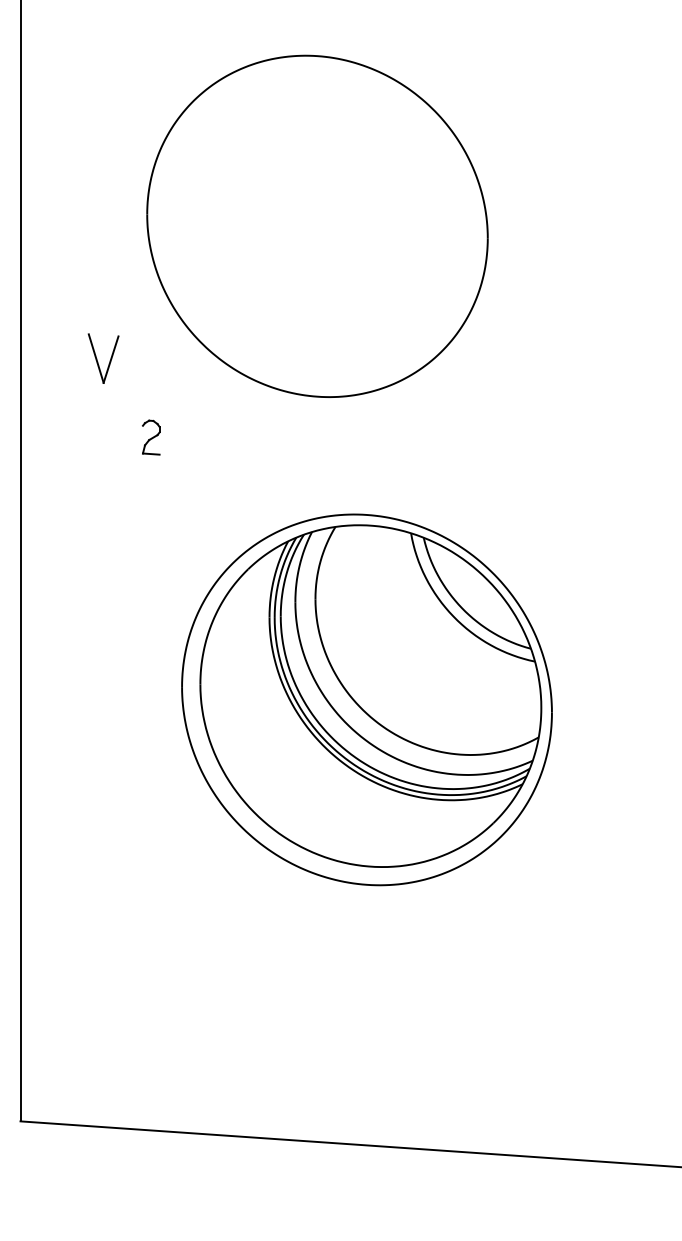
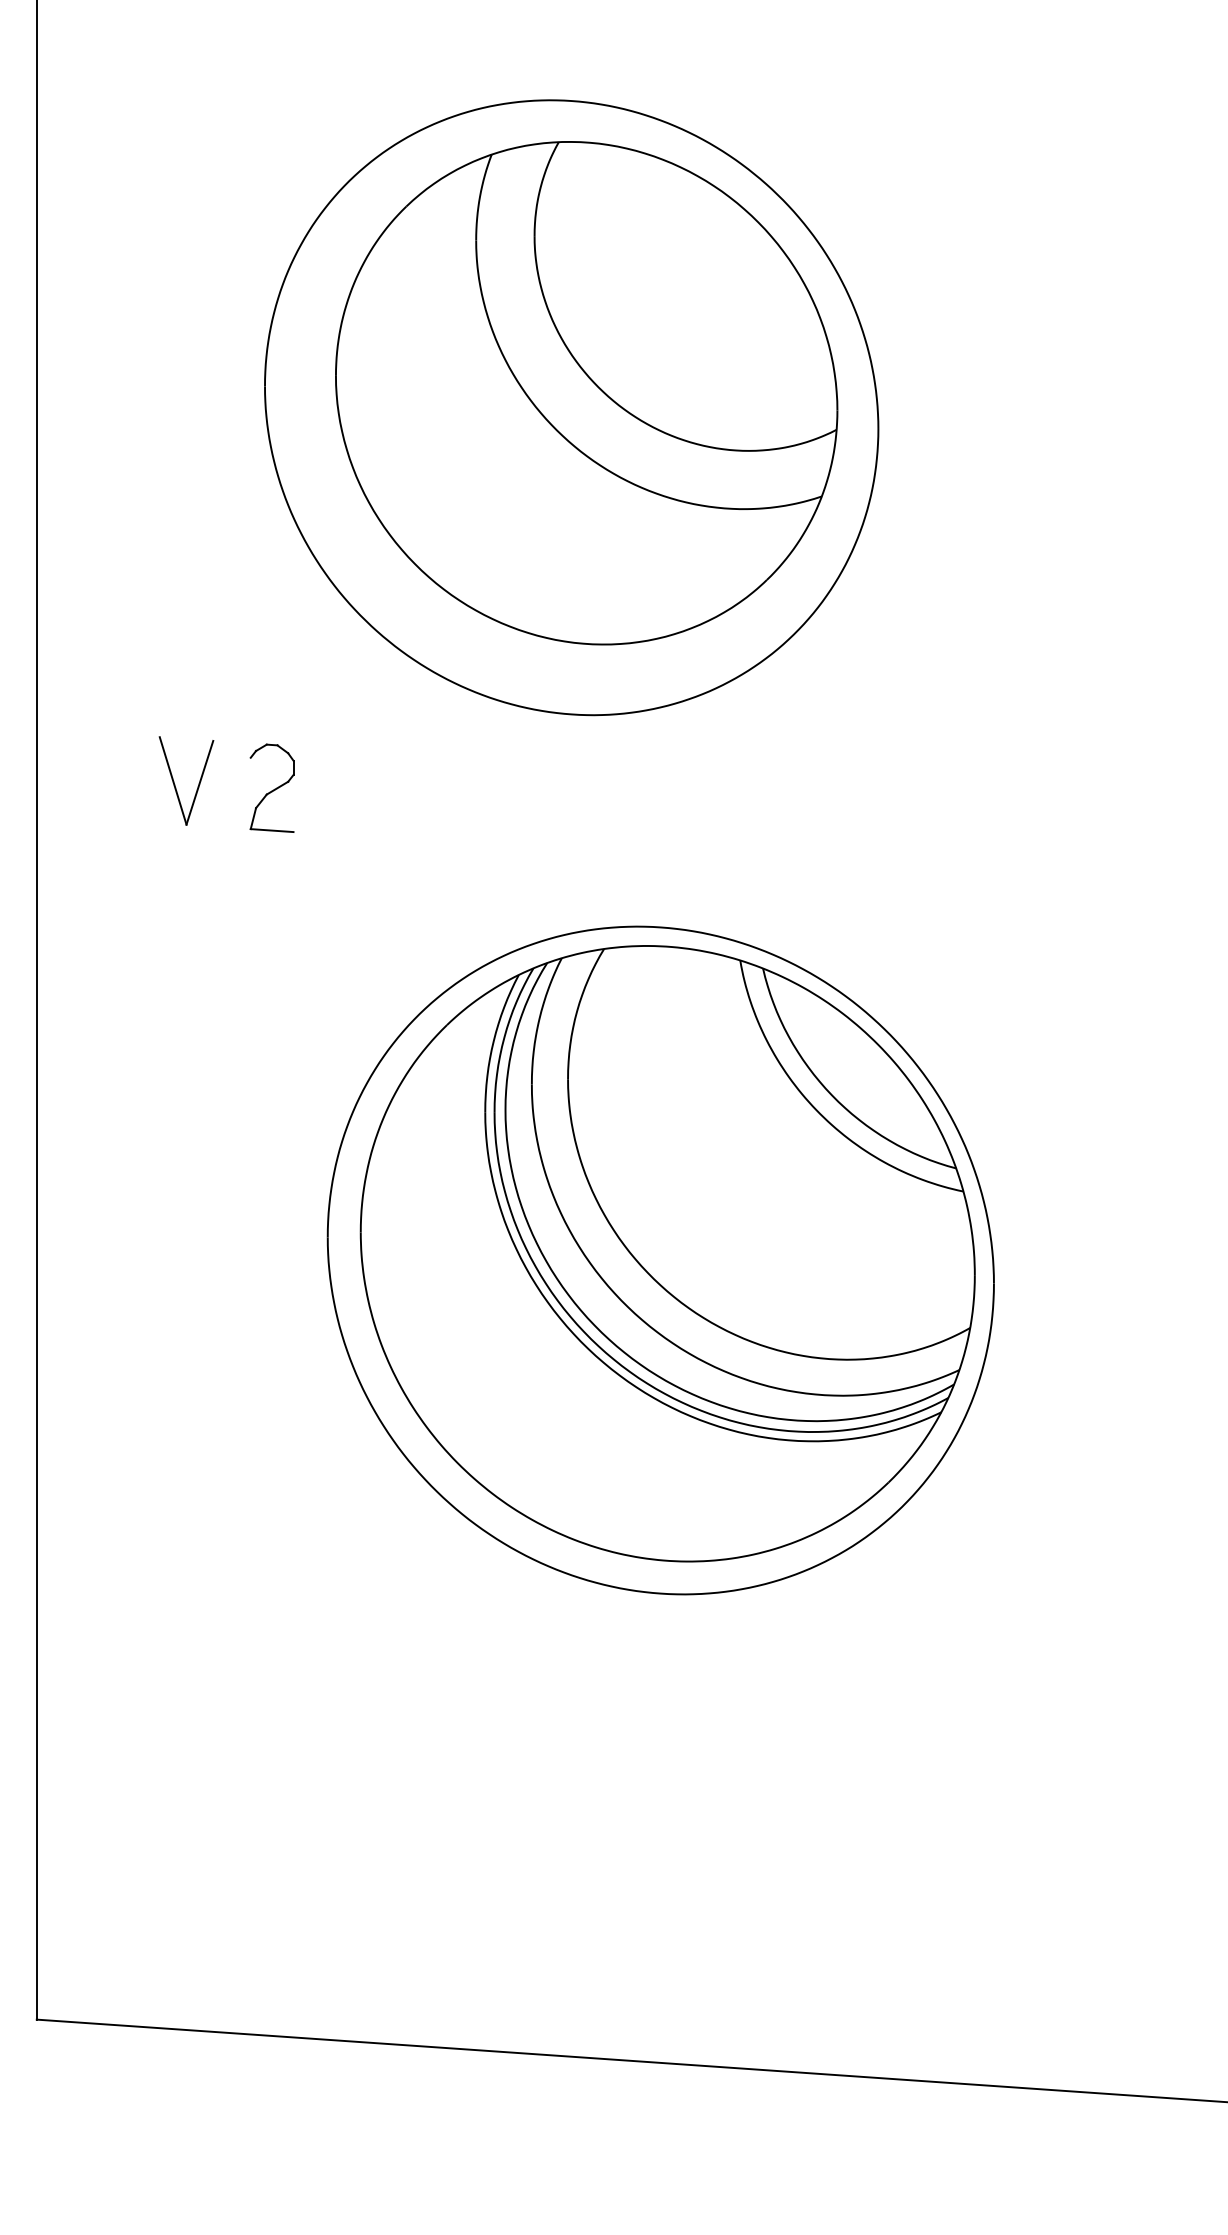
part: (325, 218) -> (586, 393), added
part: (103, 358) -> (186, 780), moved
part: (151, 437) -> (272, 787), size x1.43

